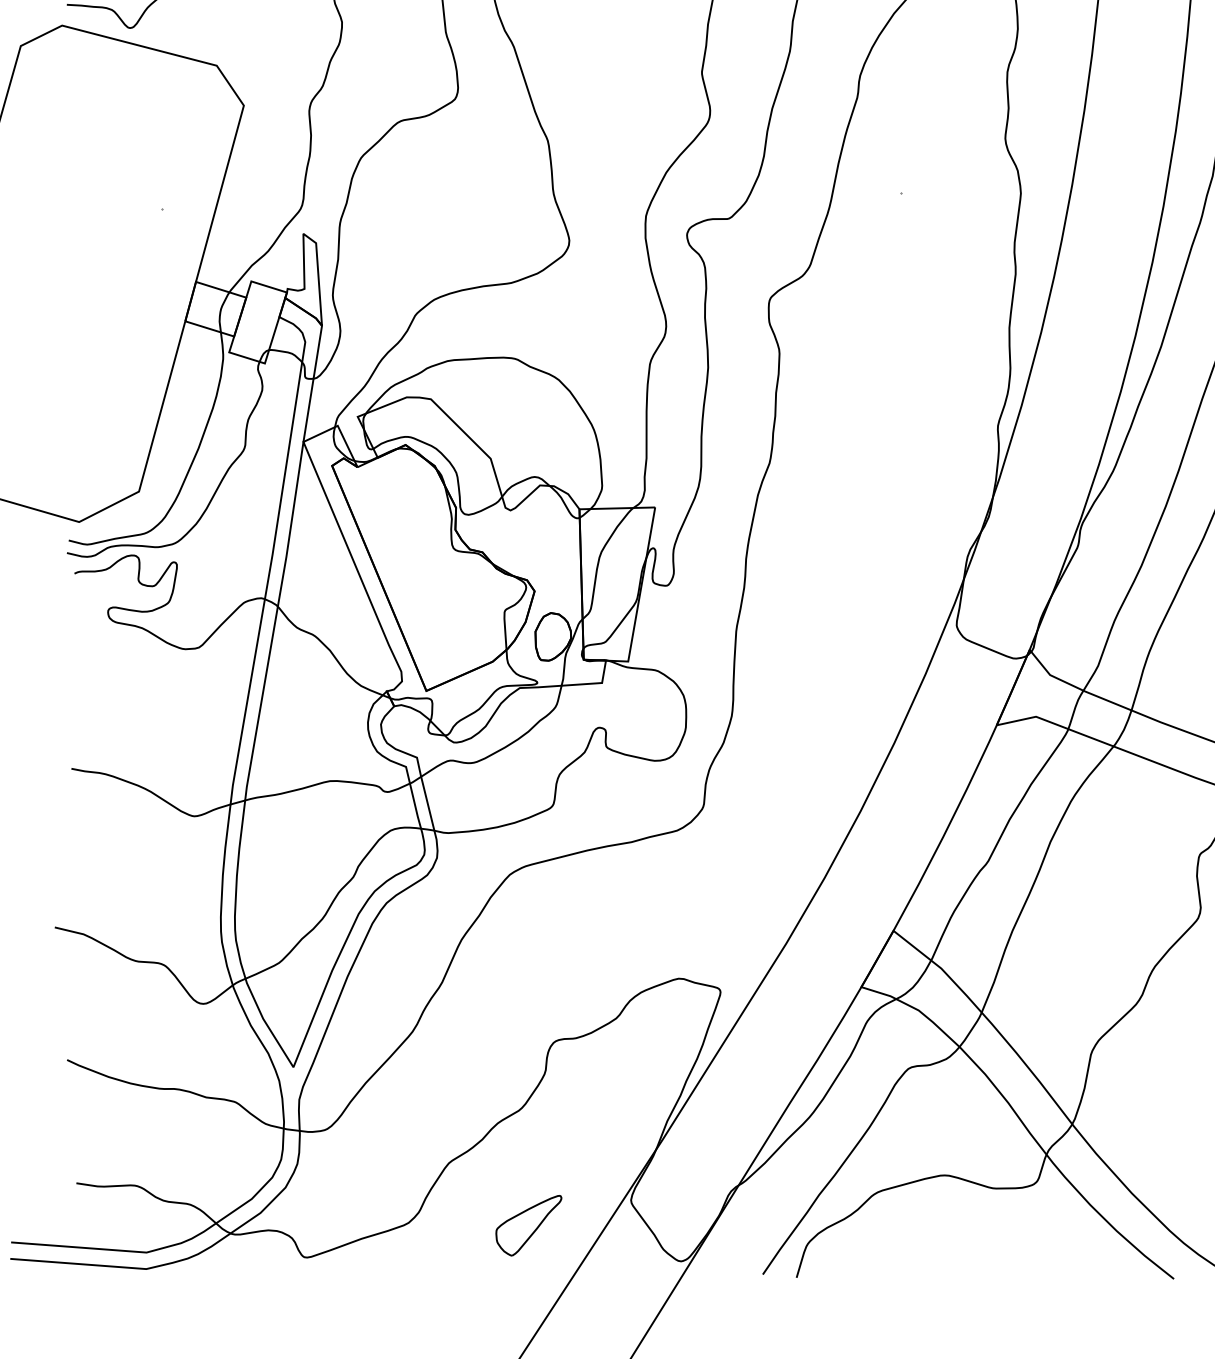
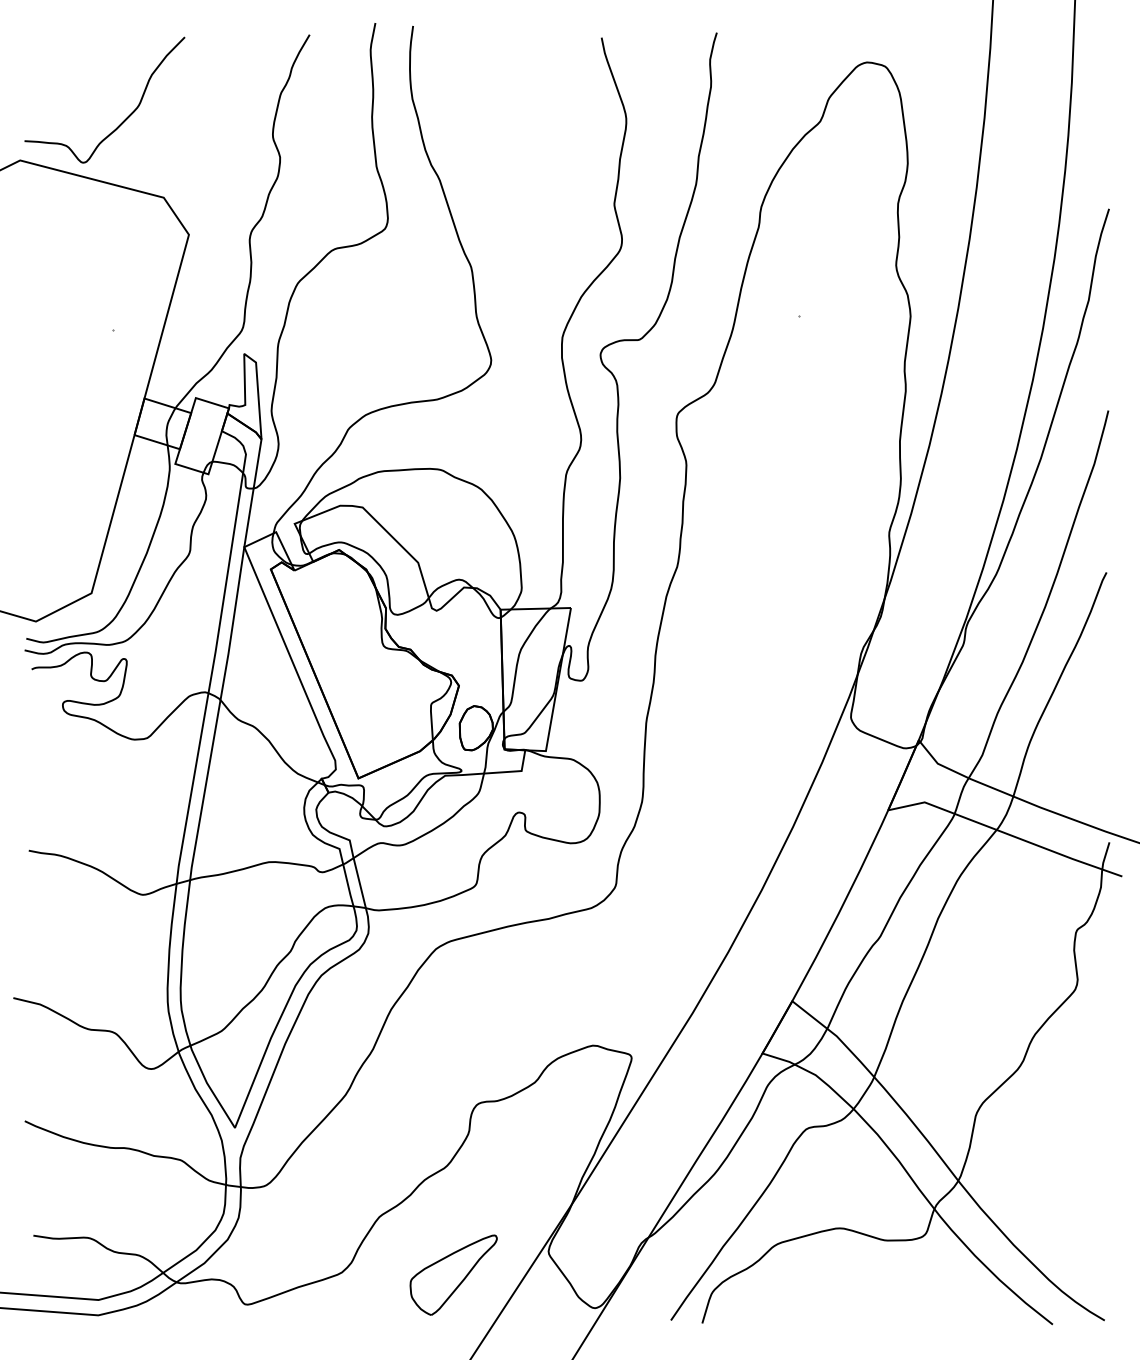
part: (528, 1225) -> (453, 1274), size x1.43

